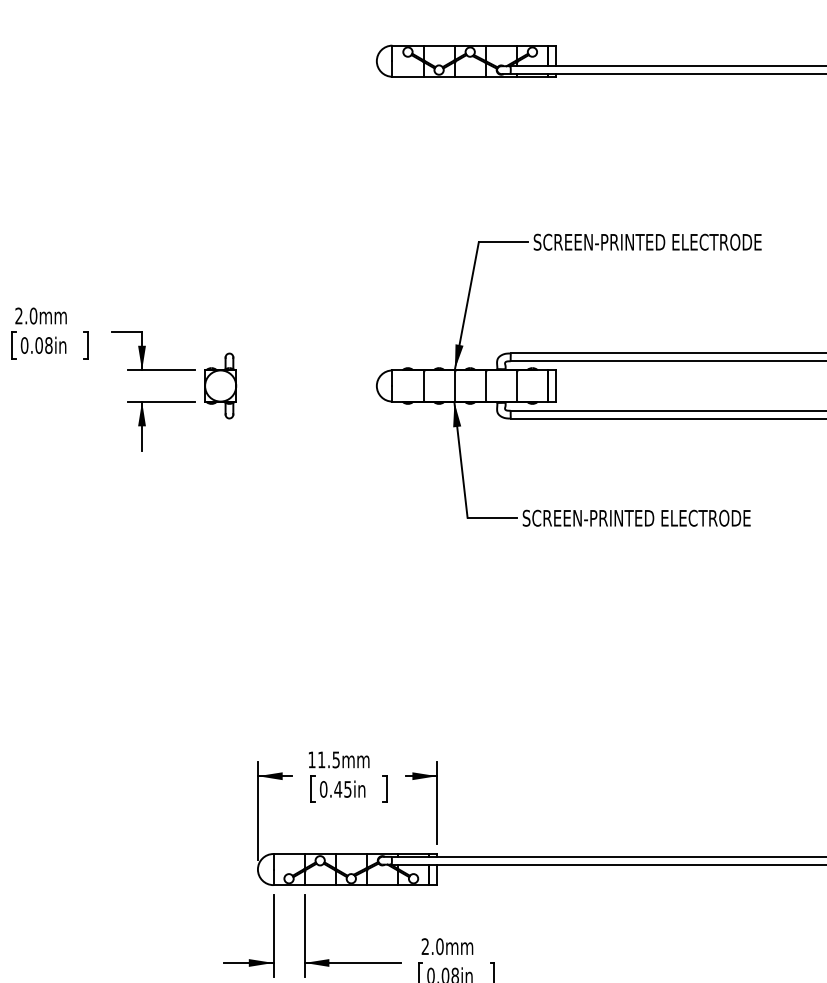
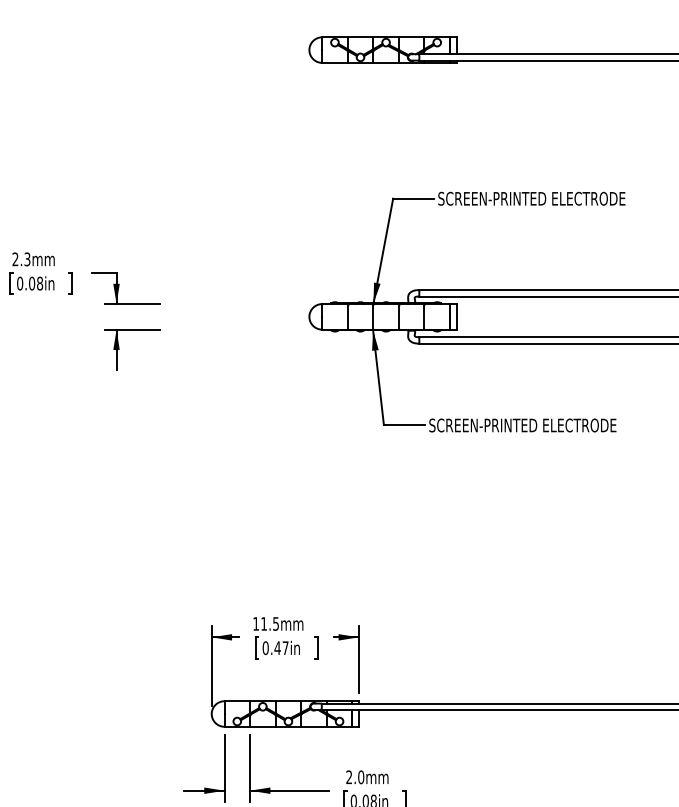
text: (33, 315) -> (27, 258), 2.0mm -> 2.3mm
part: (220, 385) -> (180, 316), removed
text: (347, 789) -> (285, 648), 0.45in -> 0.47in

